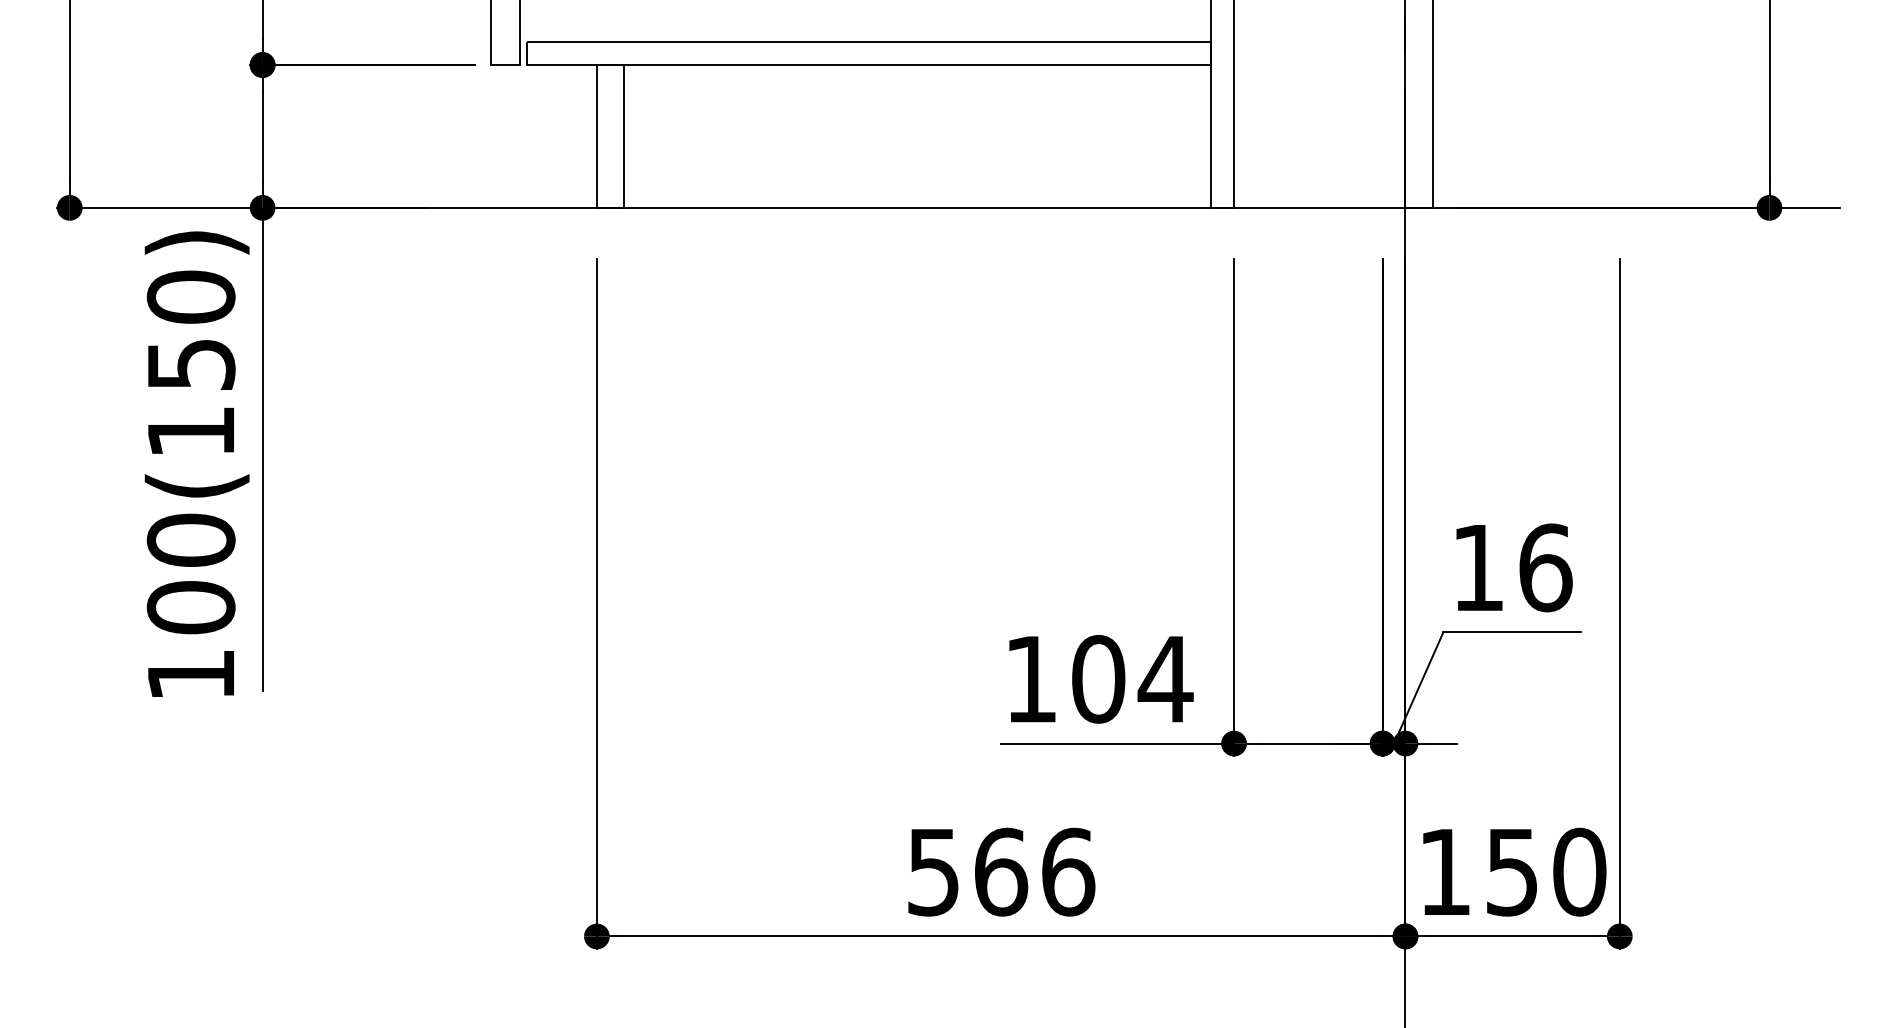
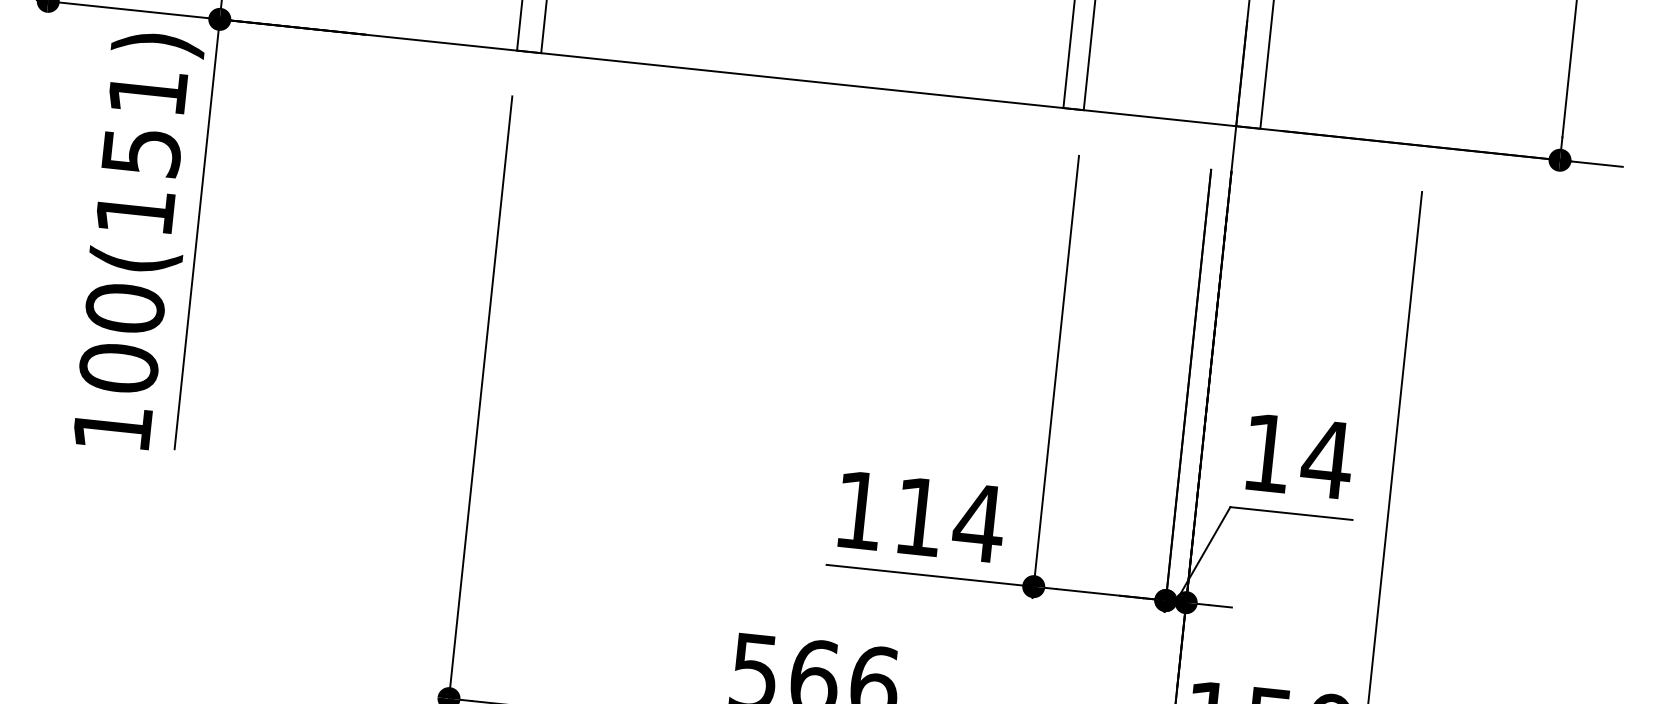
text: (190, 296) -> (147, 91), 100(150) -> 100(151)
text: (1545, 567) -> (1327, 459), 16 -> 14
text: (1098, 679) -> (919, 516), 104 -> 114

